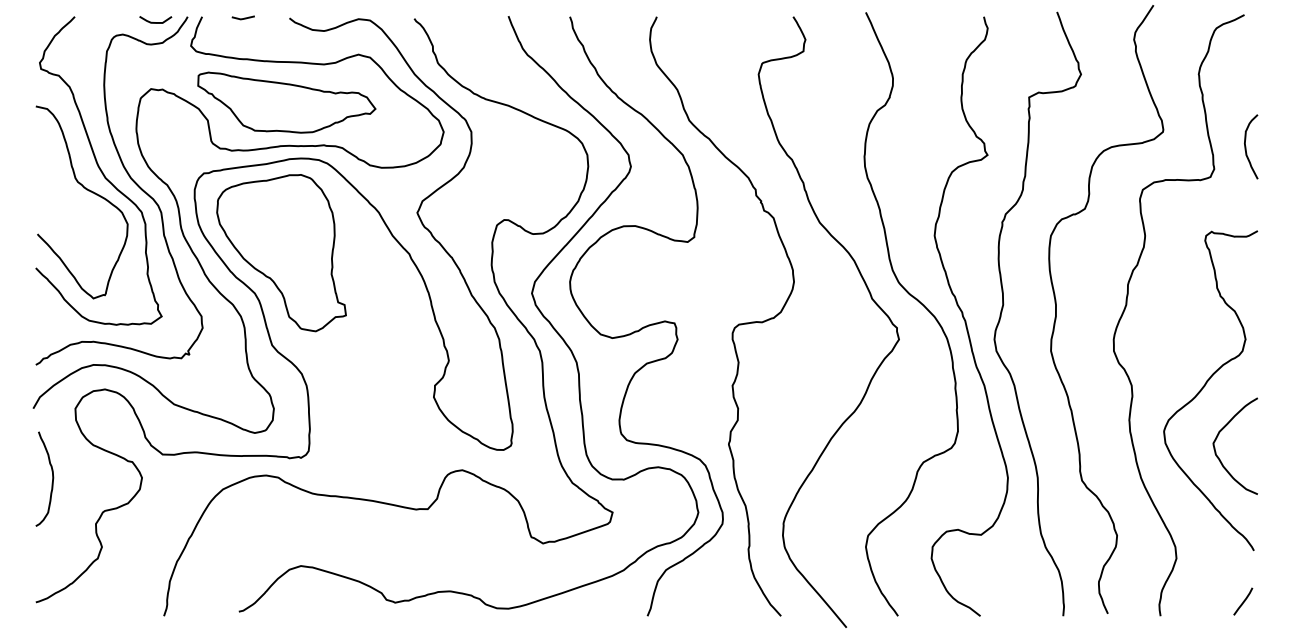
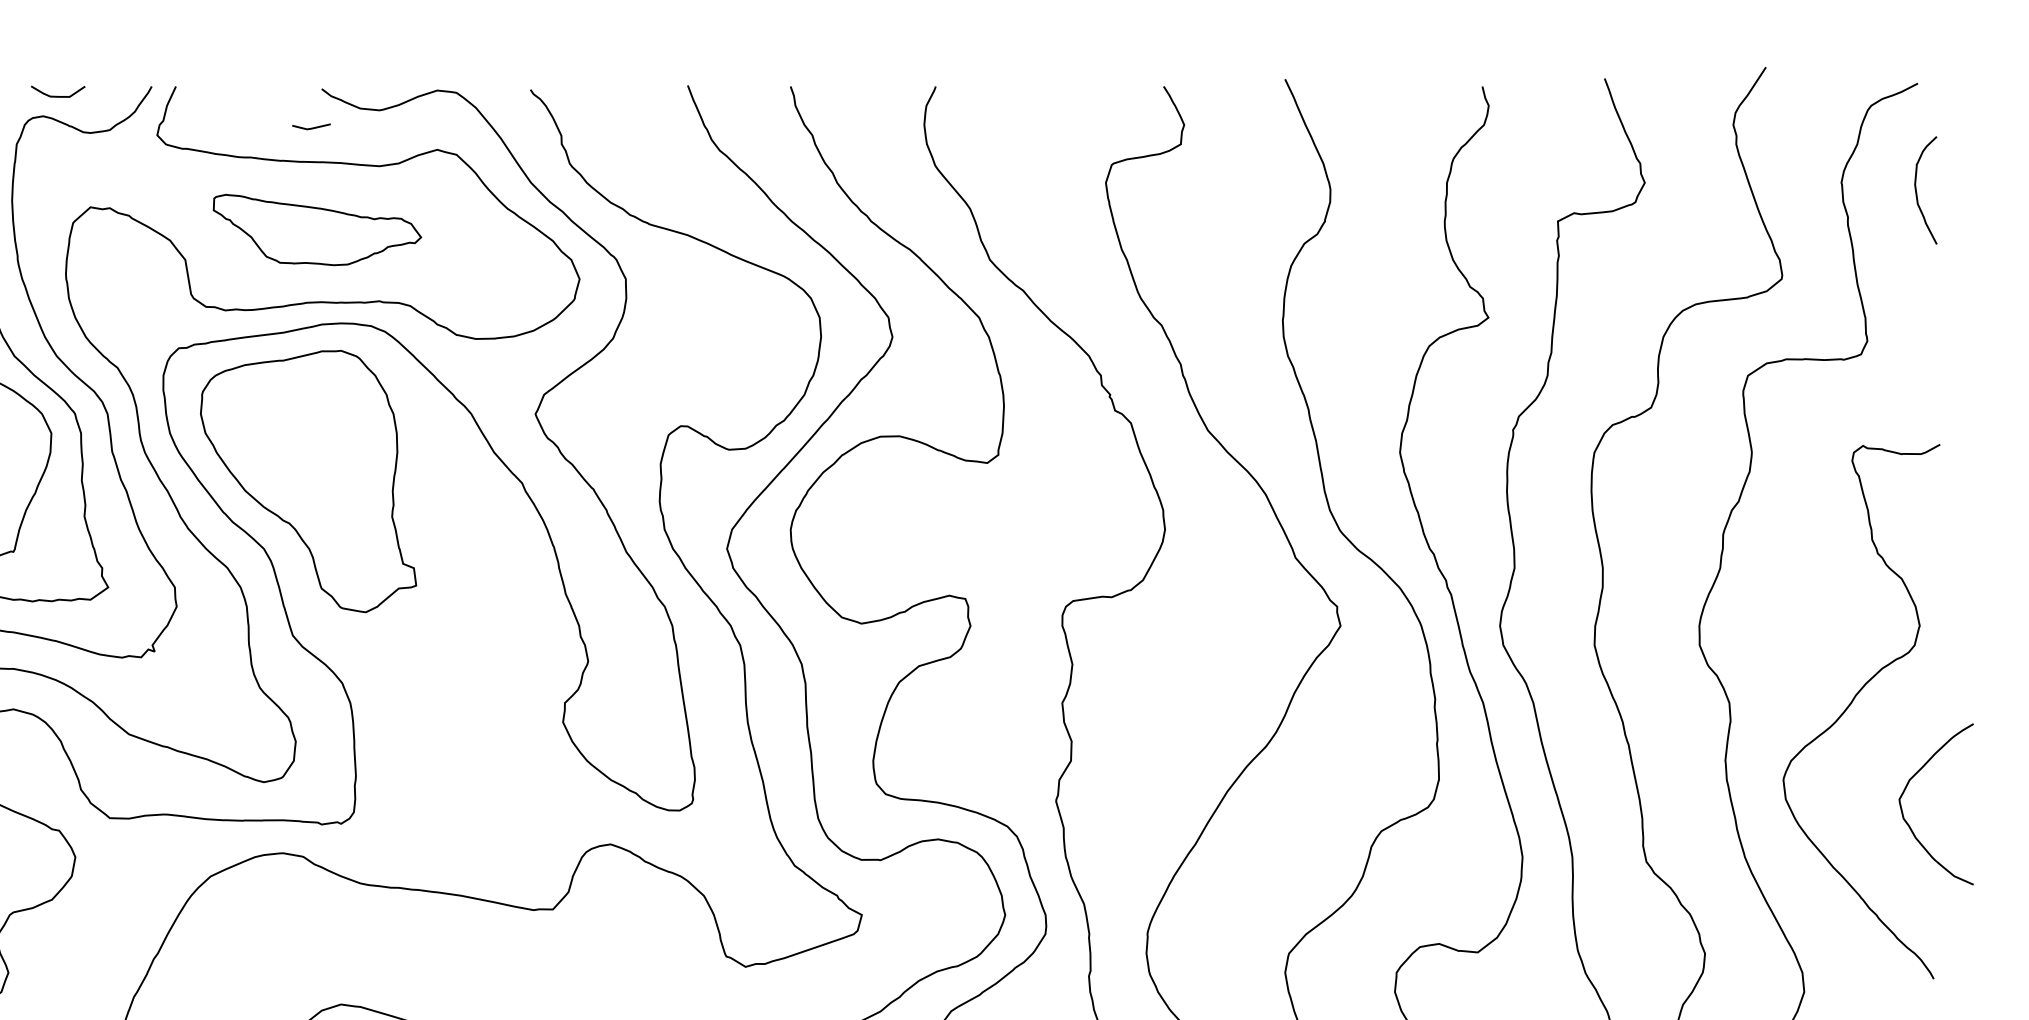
line: (242, 18) -> (310, 127), moved
curve: (155, 22) -> (57, 96), moved
part: (286, 102) -> (316, 229), size x0.7
curve: (1246, 146) -> (1917, 189), moved
curve: (1218, 436) -> (1907, 788), moved

